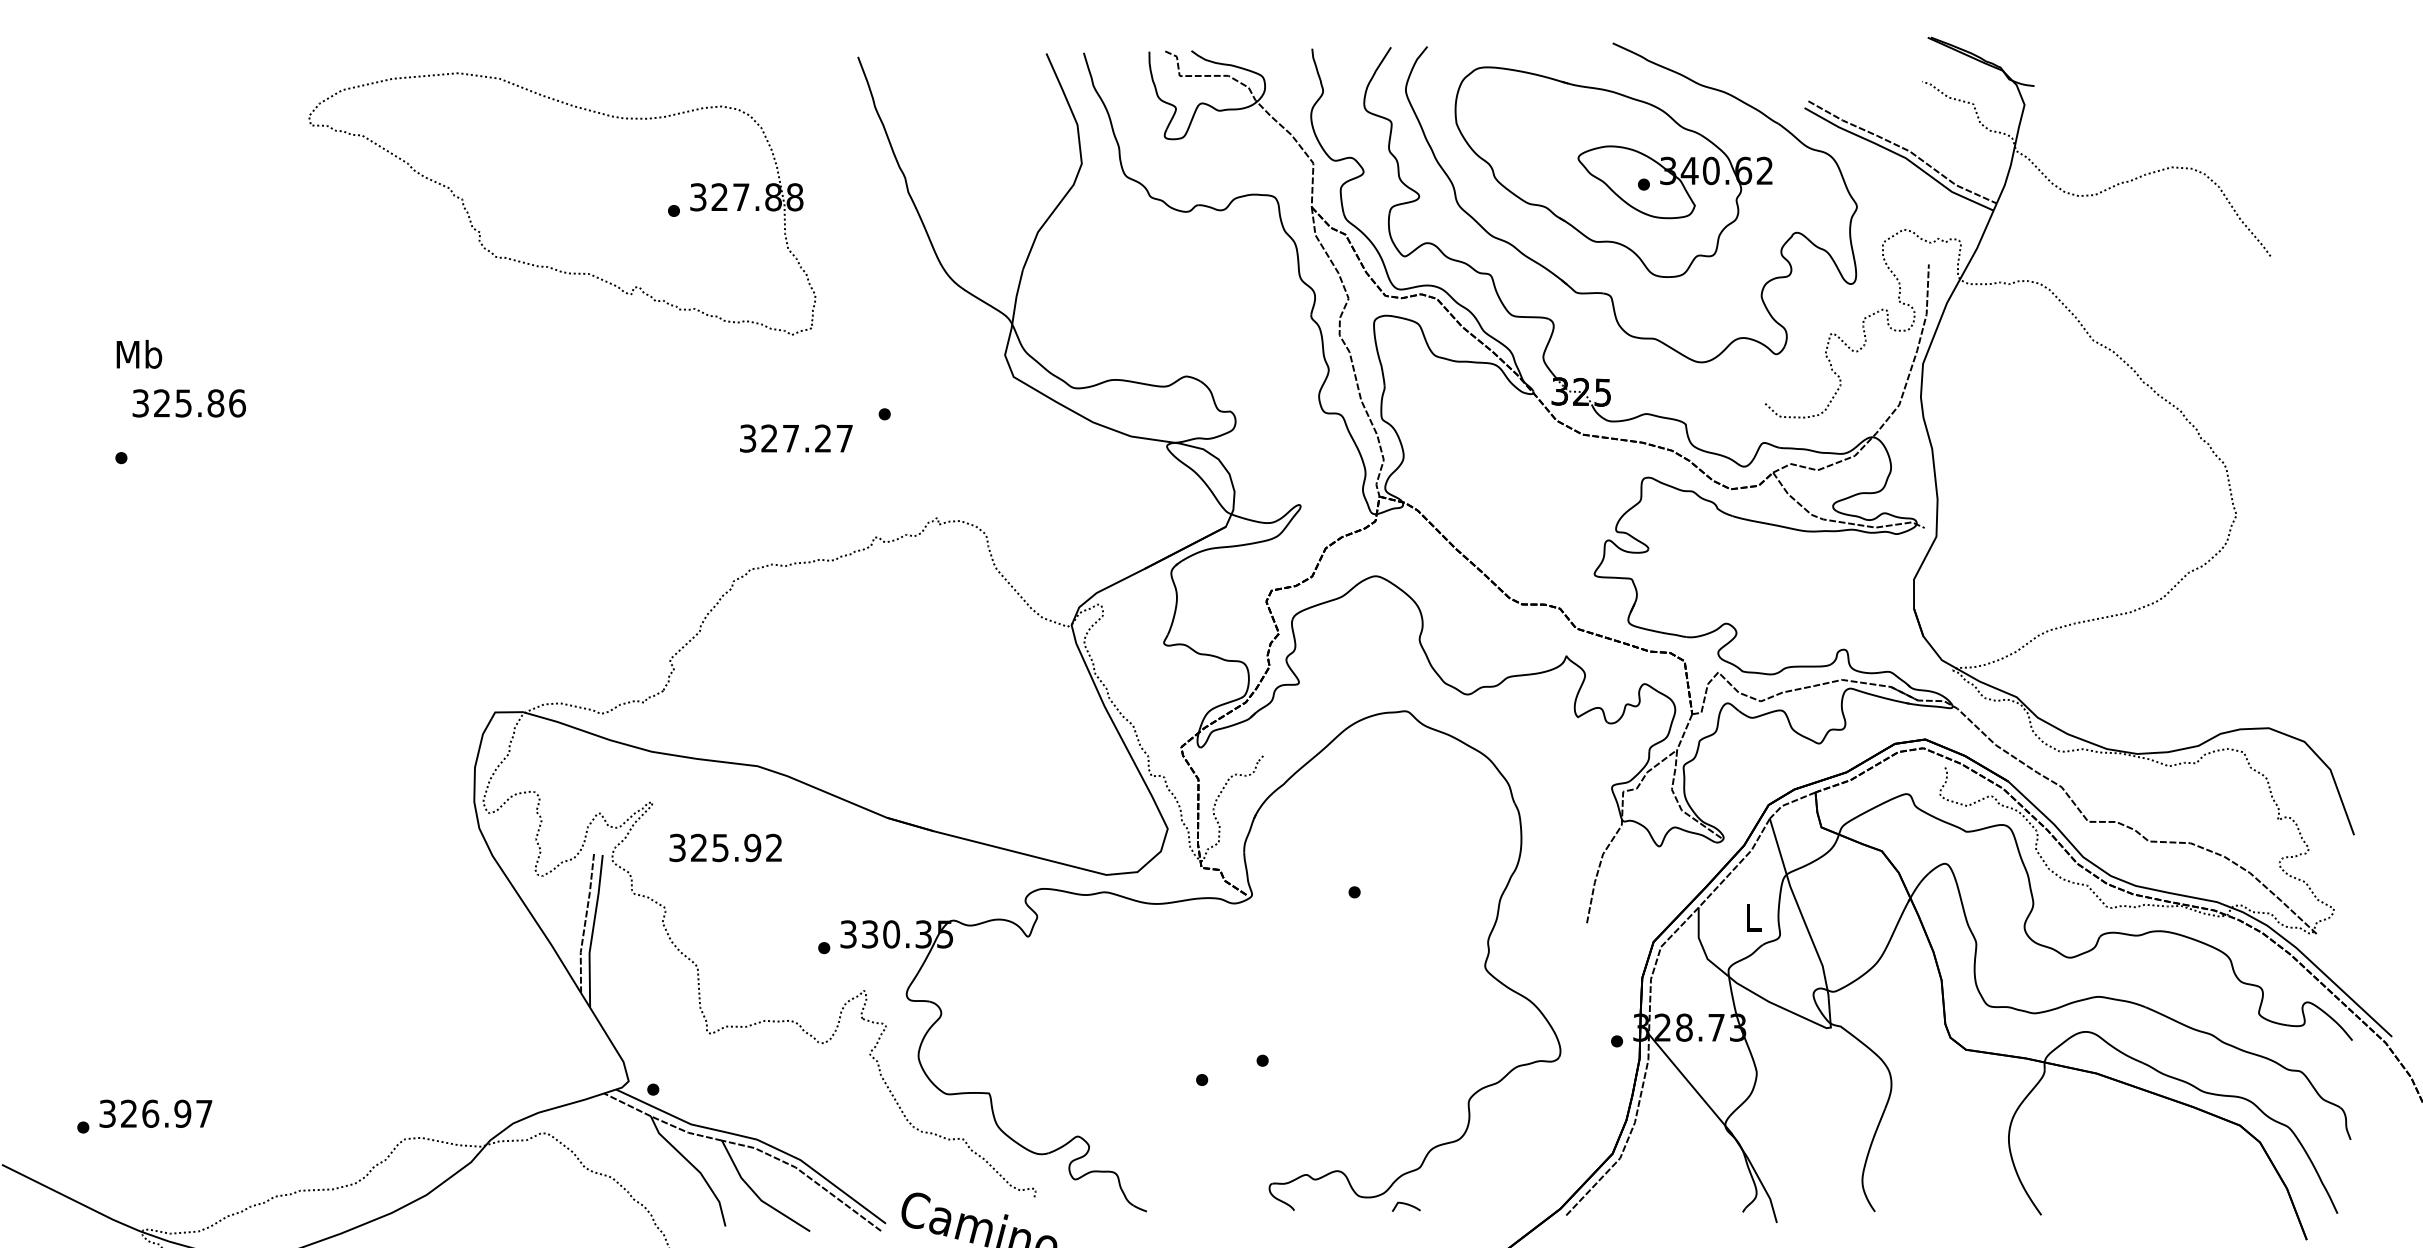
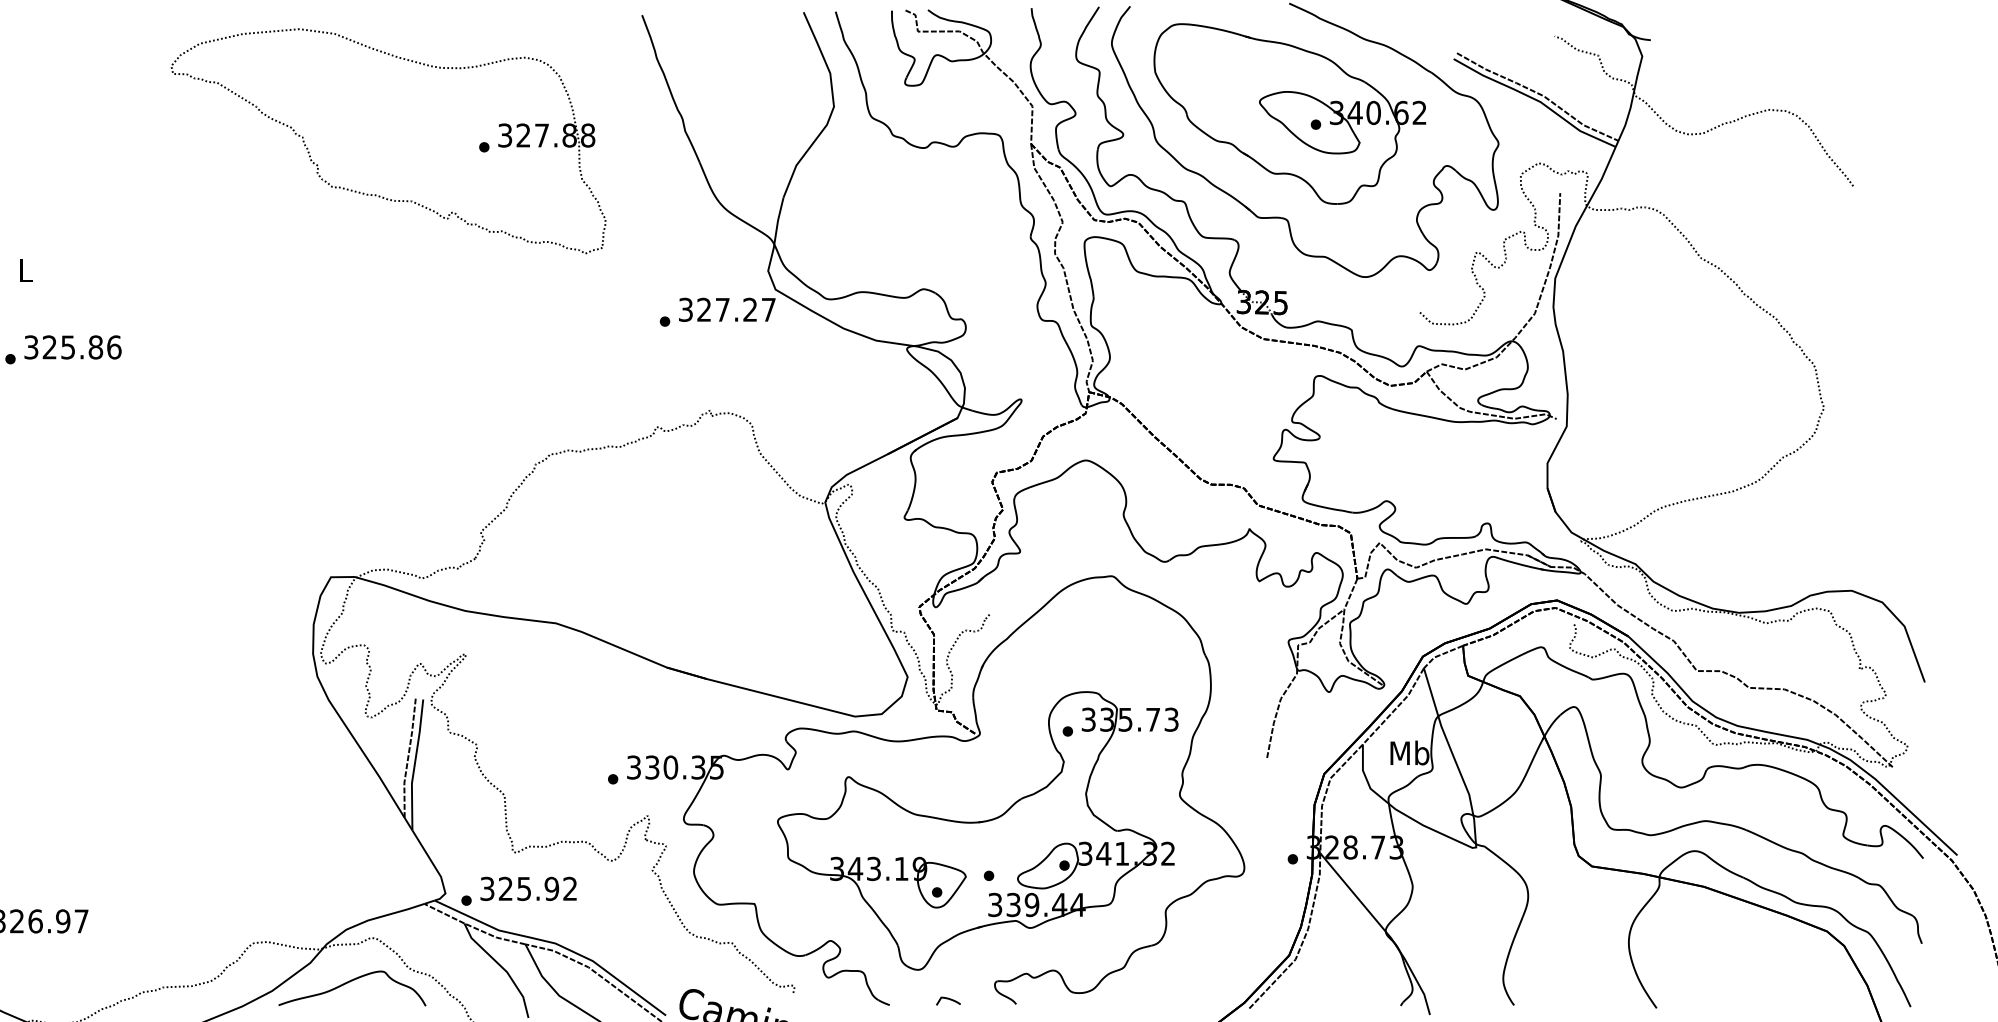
text: (139, 353) -> (26, 269), Mb -> L
text: (188, 403) -> (72, 347), moved
text: (796, 438) -> (727, 309), moved
text: (725, 847) -> (528, 888), moved
text: (1753, 917) -> (1409, 753), L -> Mb
part: (1249, 1008) -> (977, 831), added
curve: (516, 1185) -> (349, 982), added
curve: (1407, 1205) -> (949, 999), moved

